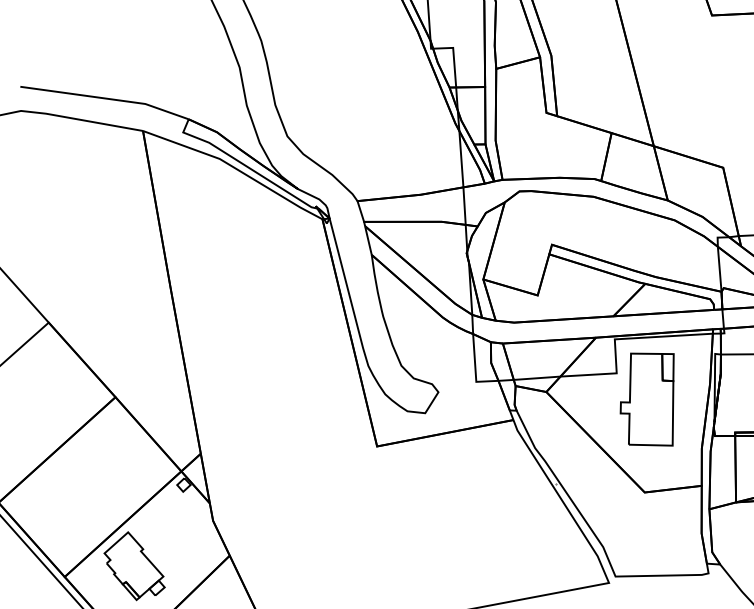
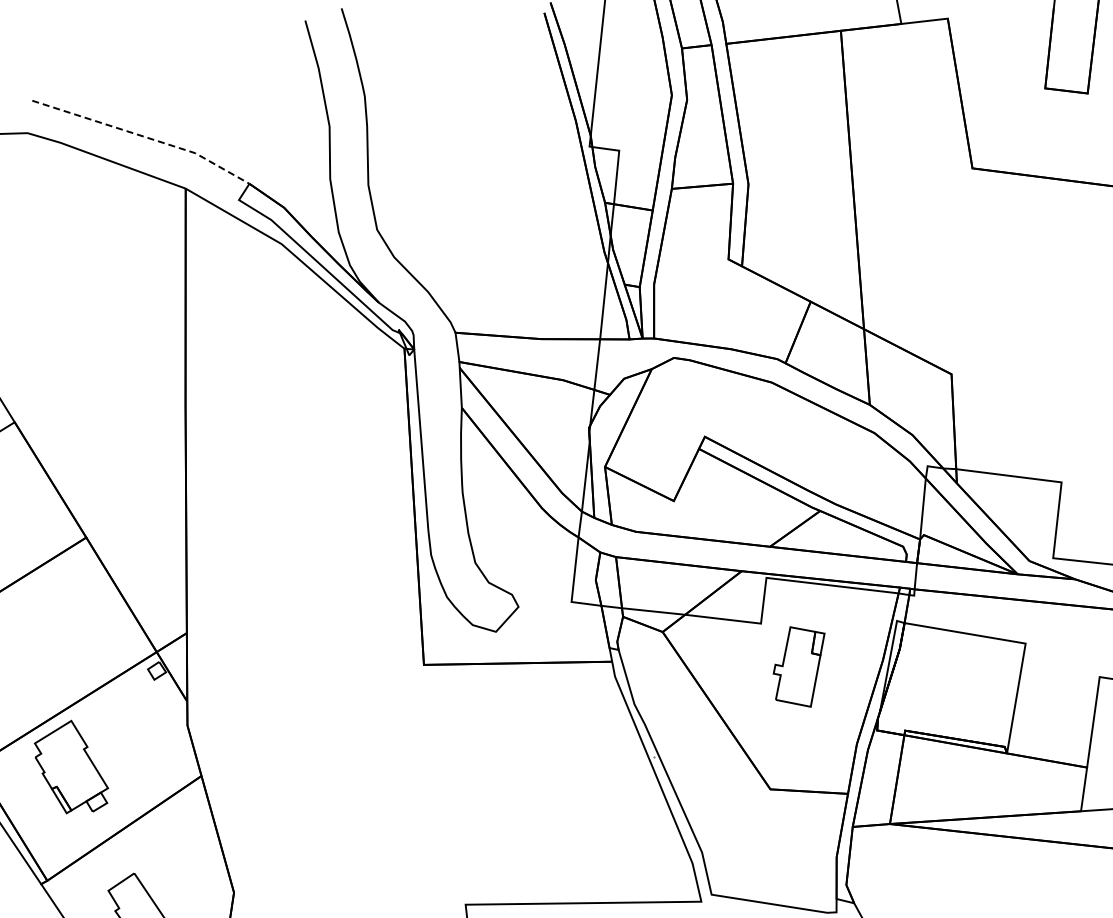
line: (106, 98) -> (144, 136), solid -> dashed
part: (649, 399) -> (798, 666), size x0.6

